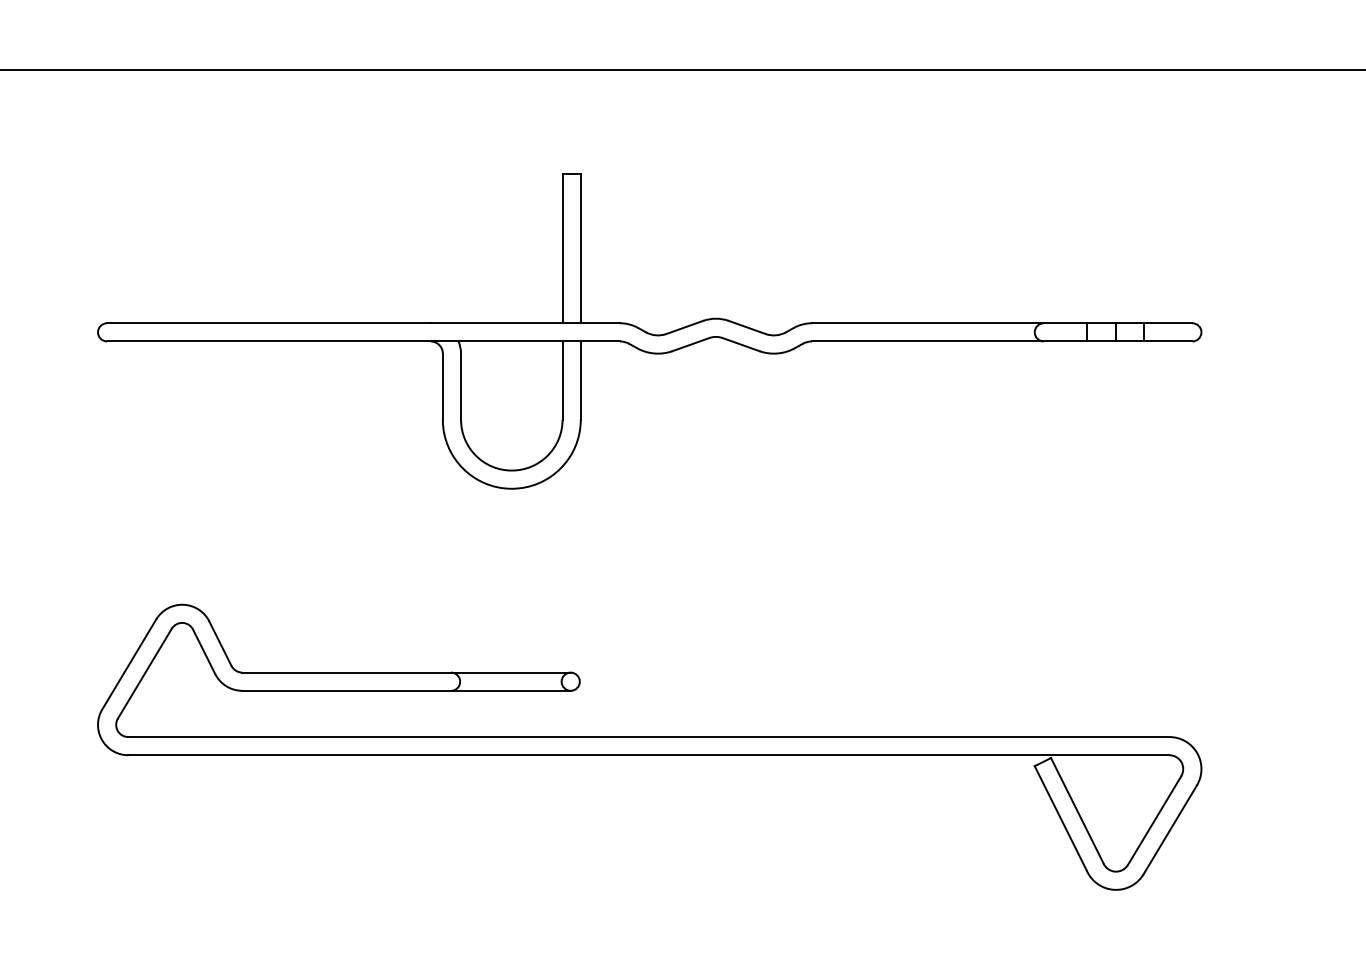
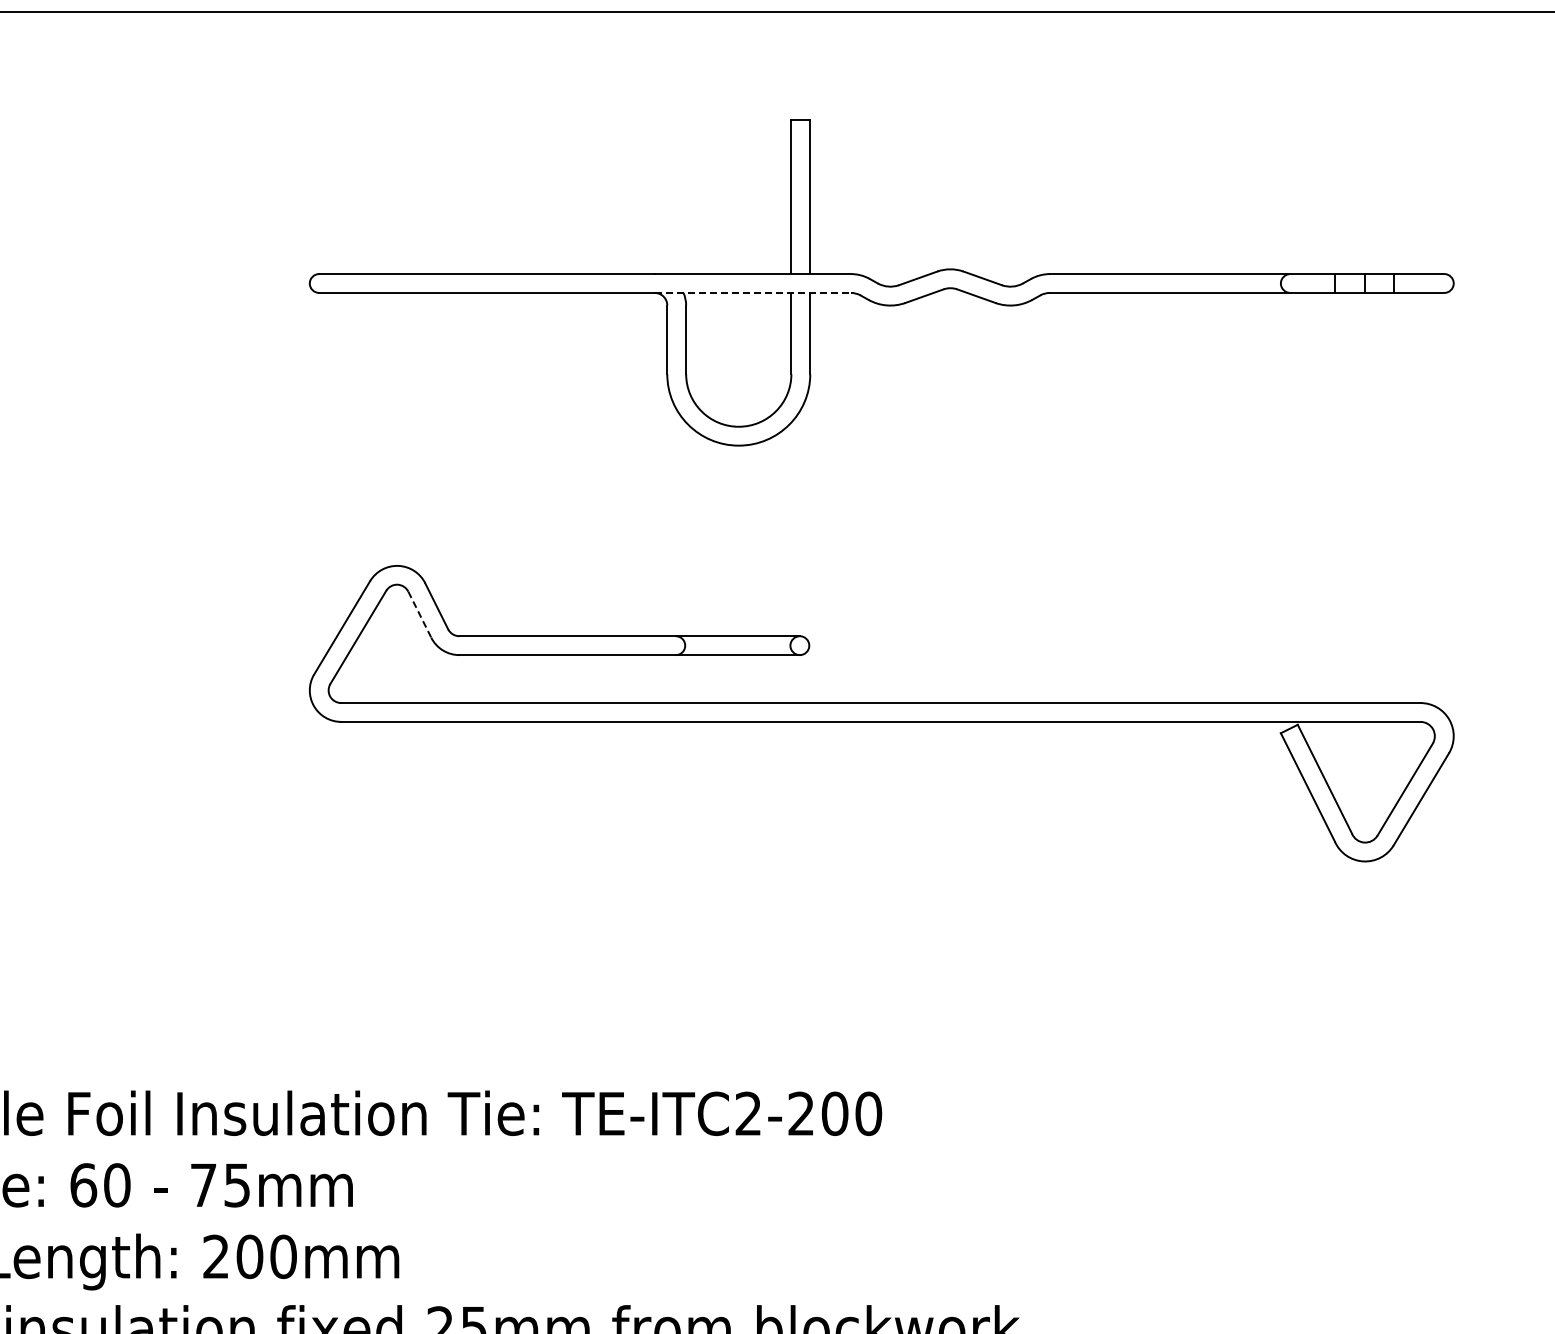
line: (526, 341) -> (753, 292), solid -> dashed
line: (203, 651) -> (419, 614), solid -> dashed

